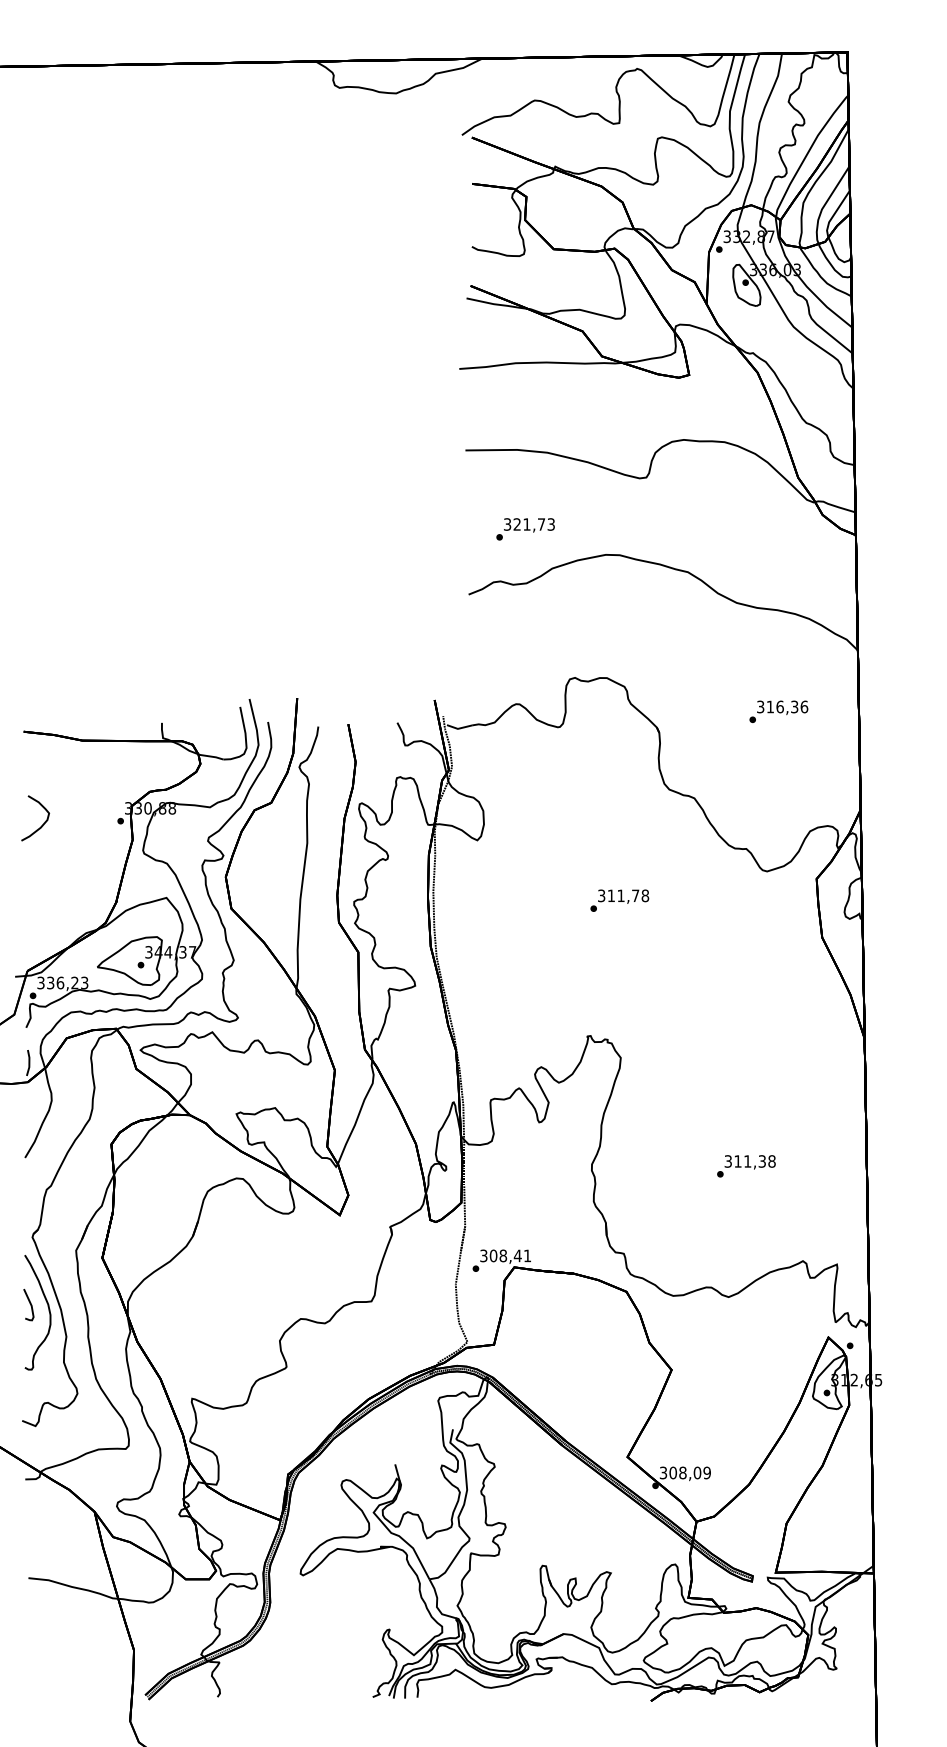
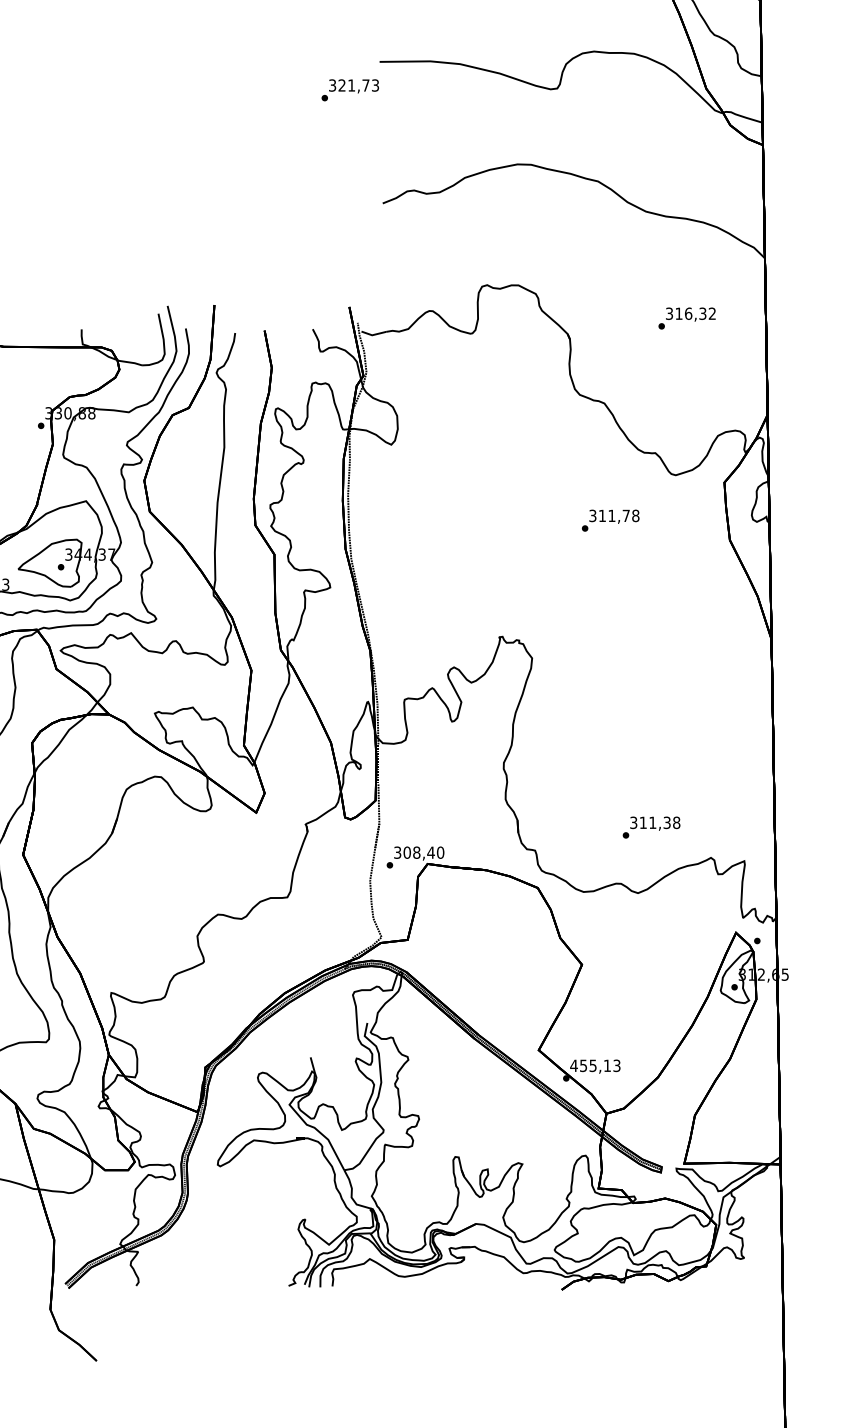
text: (525, 529) -> (350, 90), moved
text: (804, 706) -> (712, 313), 316,36 -> 316,32
text: (619, 900) -> (610, 520), moved
text: (746, 1166) -> (651, 827), moved
text: (527, 1255) -> (440, 852), 308,41 -> 308,40
text: (684, 1472) -> (594, 1065), 308,09 -> 455,13

